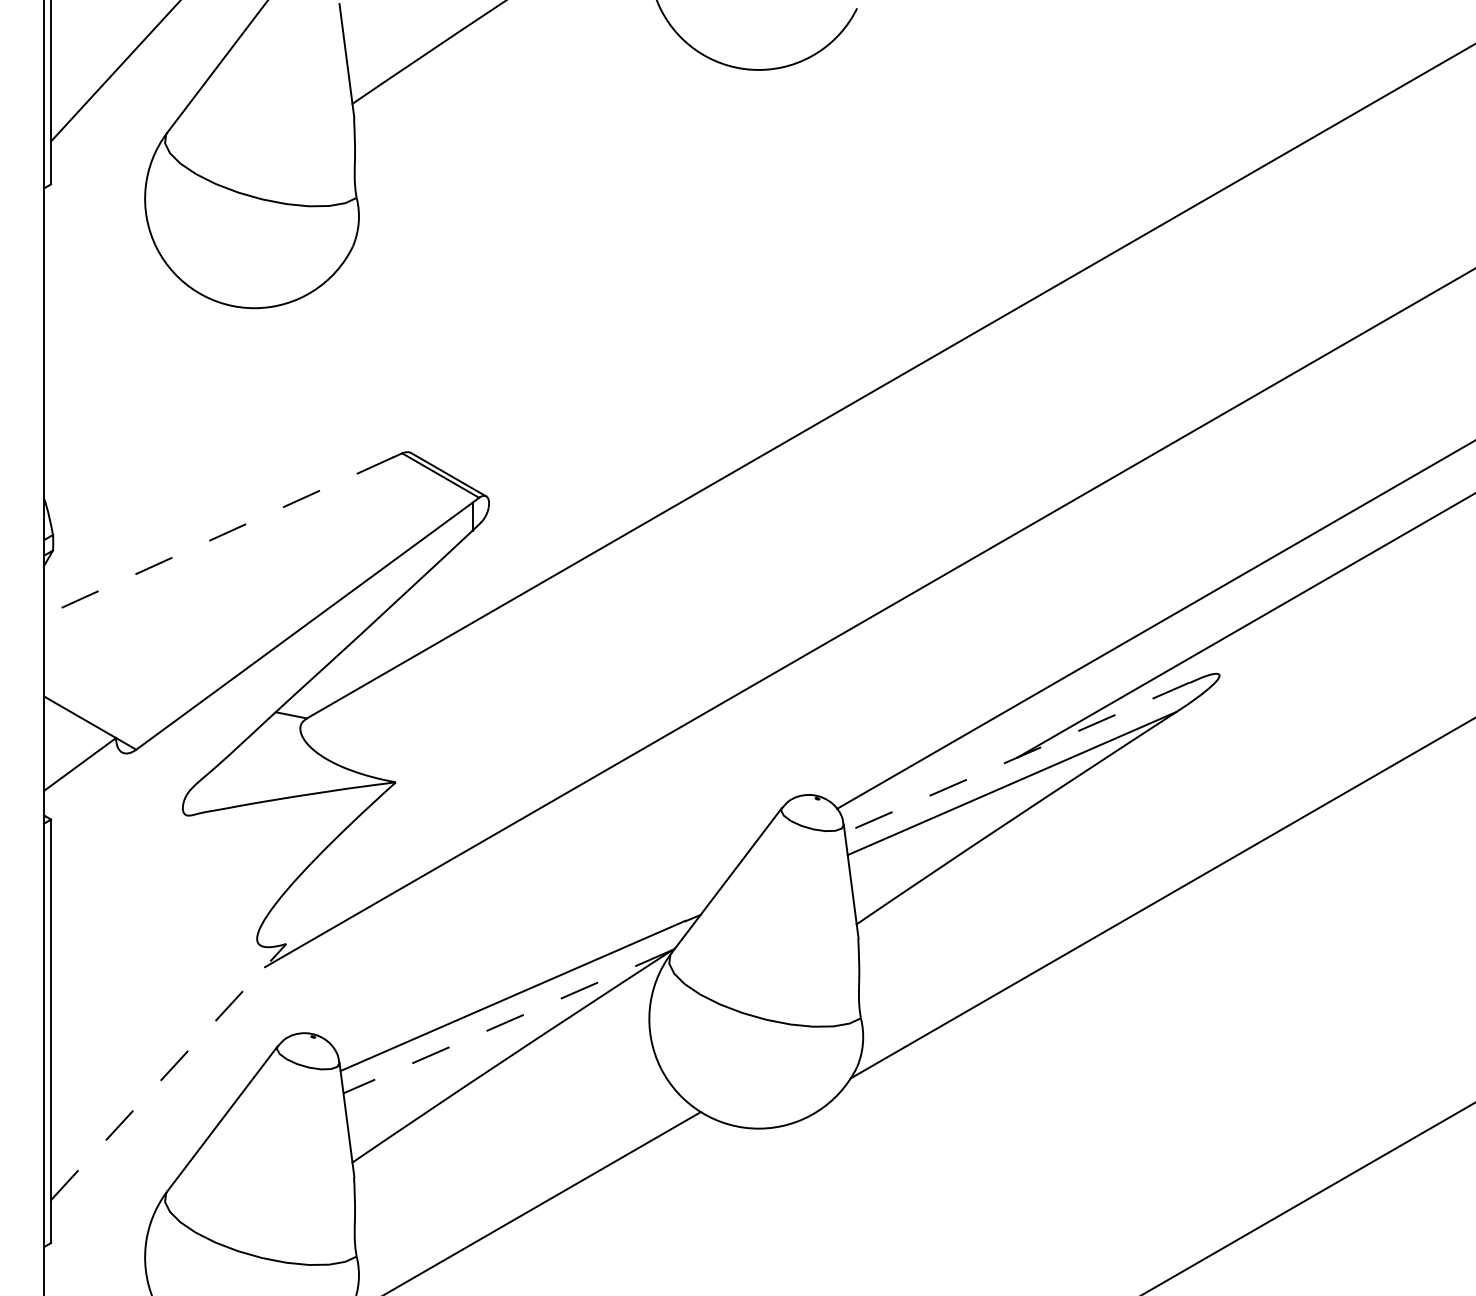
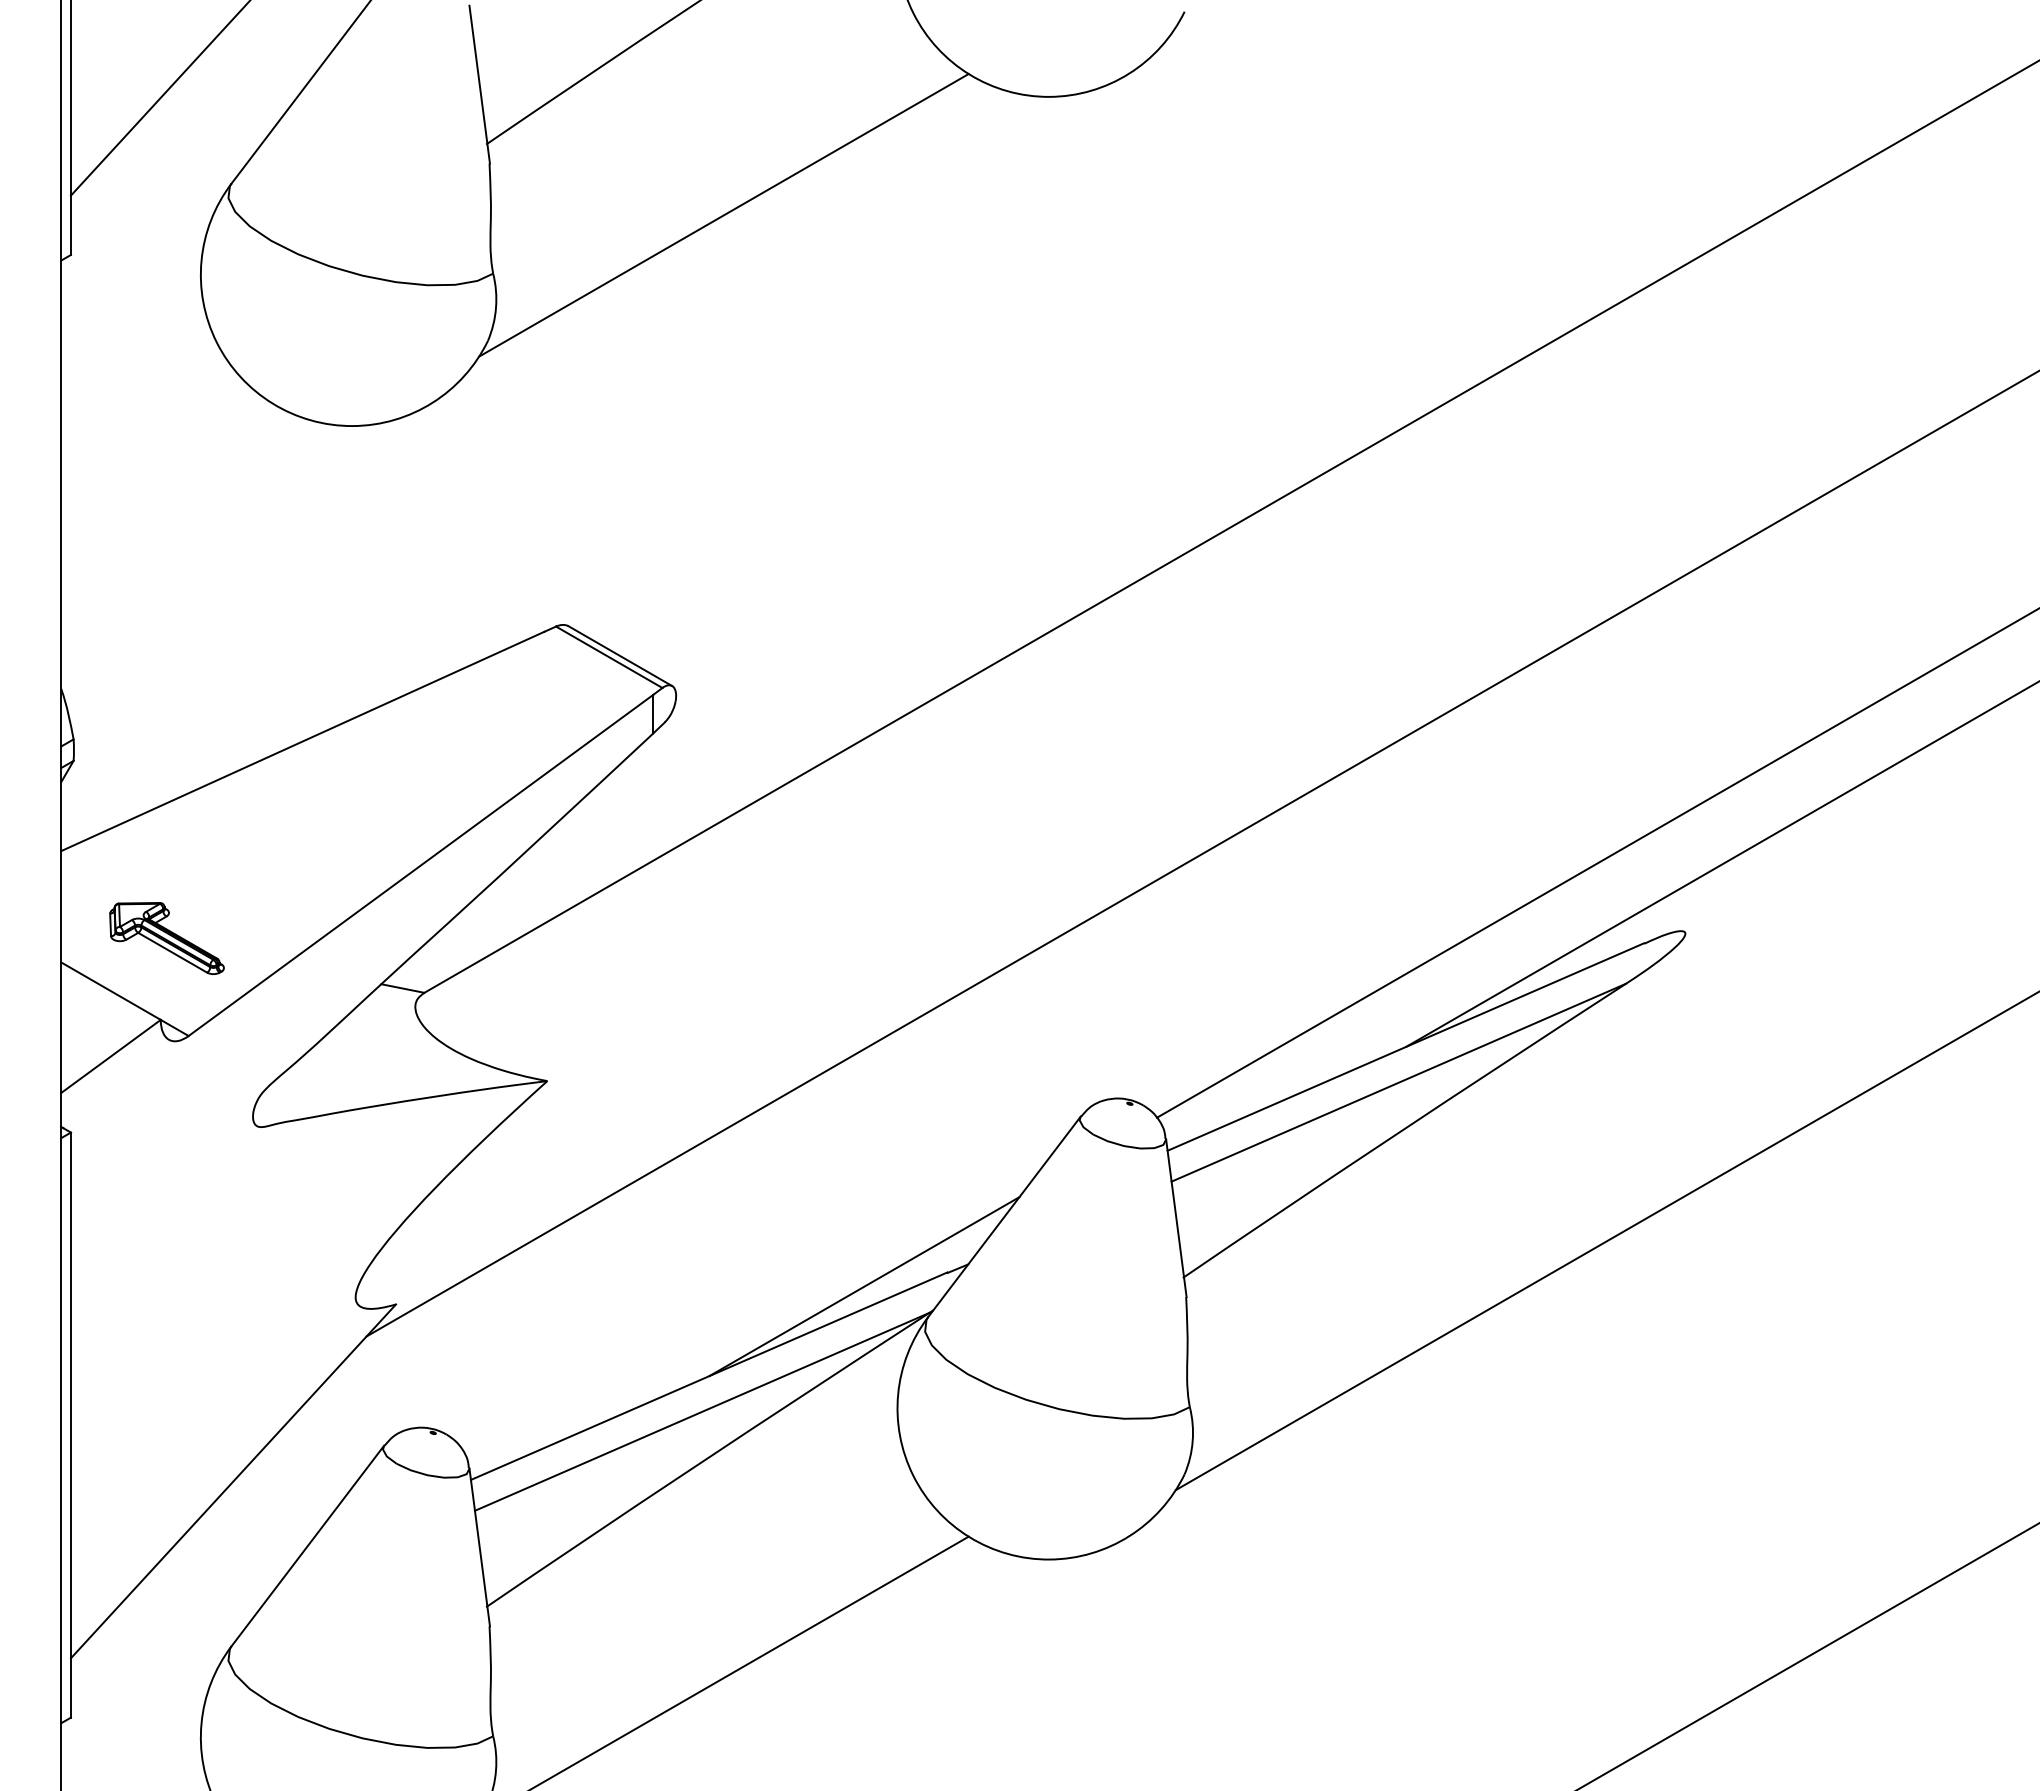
line: (523, 155) -> (723, 215), added
line: (218, 536) -> (302, 741), dashed -> solid
part: (120, 679) -> (166, 938), added
line: (1017, 758) -> (1405, 1047), dashed -> solid
line: (625, 931) -> (864, 1286), added
line: (508, 1021) -> (702, 1411), dashed -> solid
line: (168, 1072) -> (233, 1481), dashed -> solid

